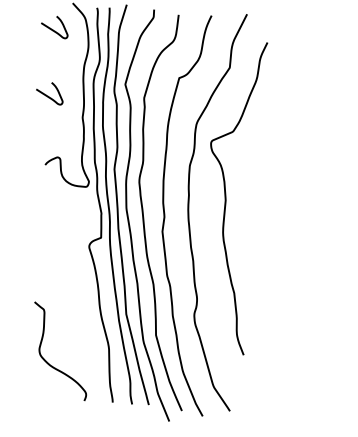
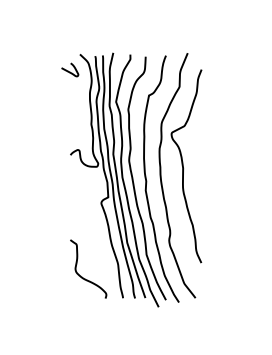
curve: (50, 95) -> (70, 112), removed

